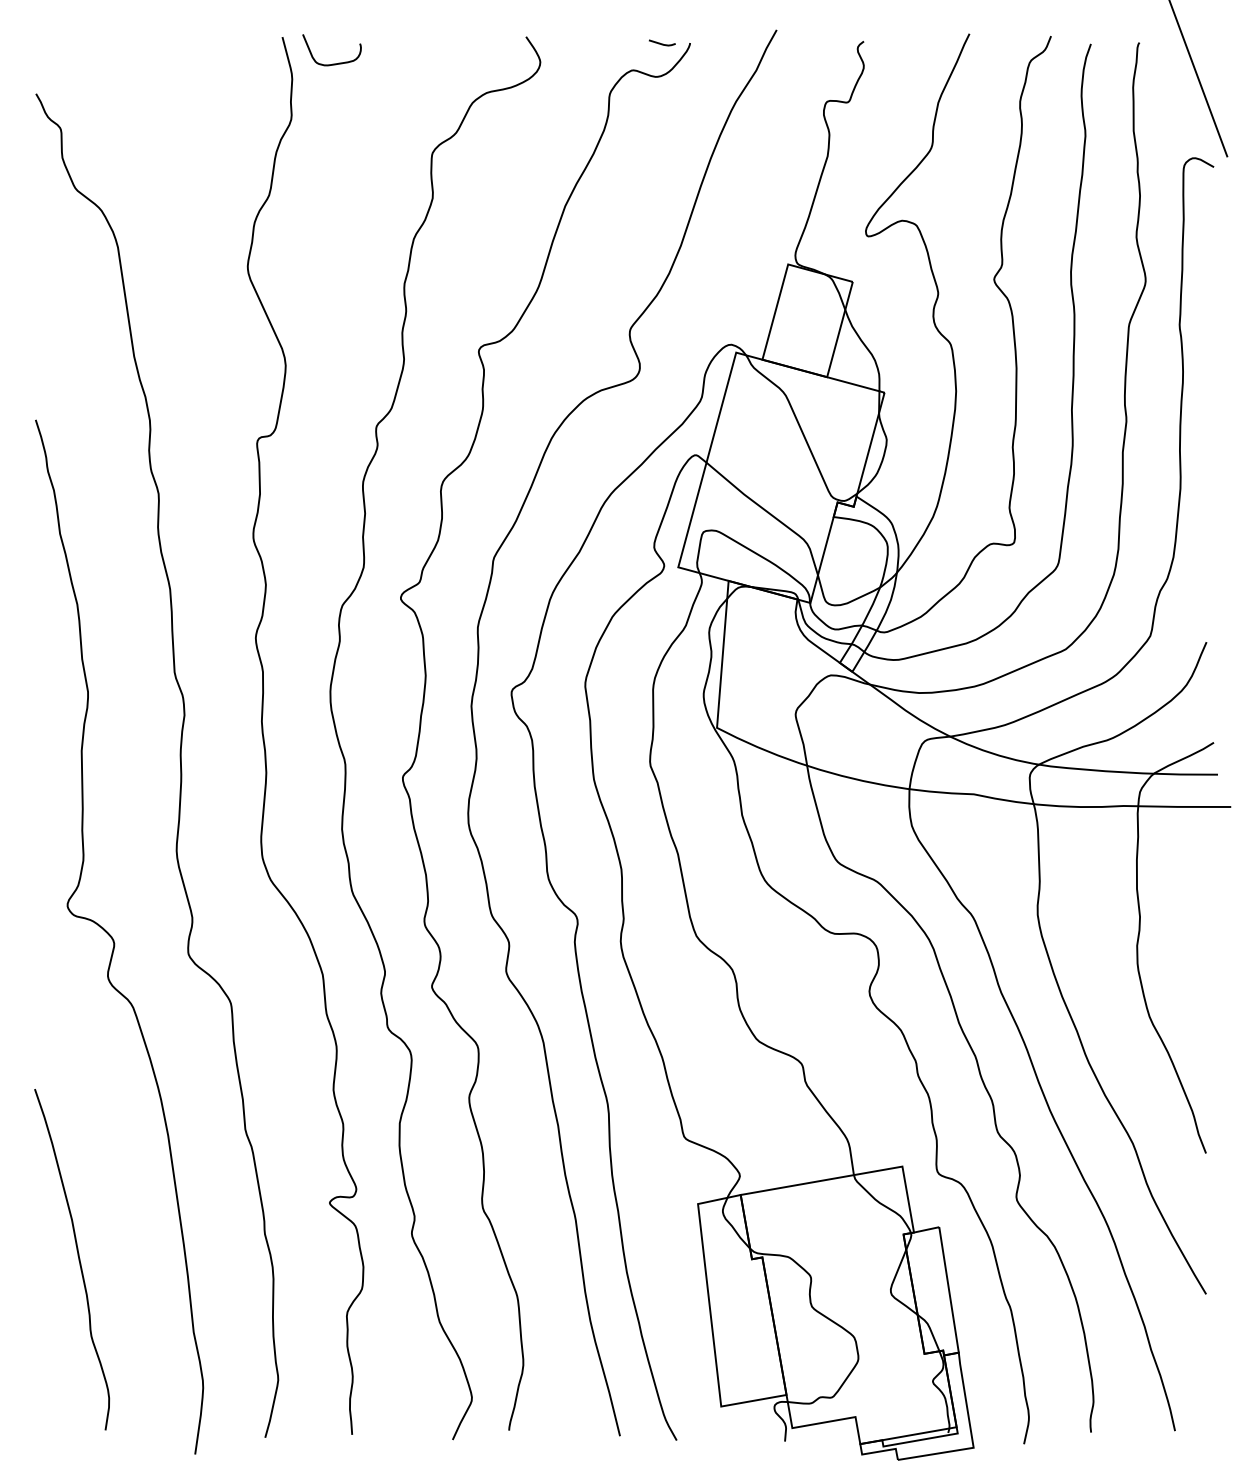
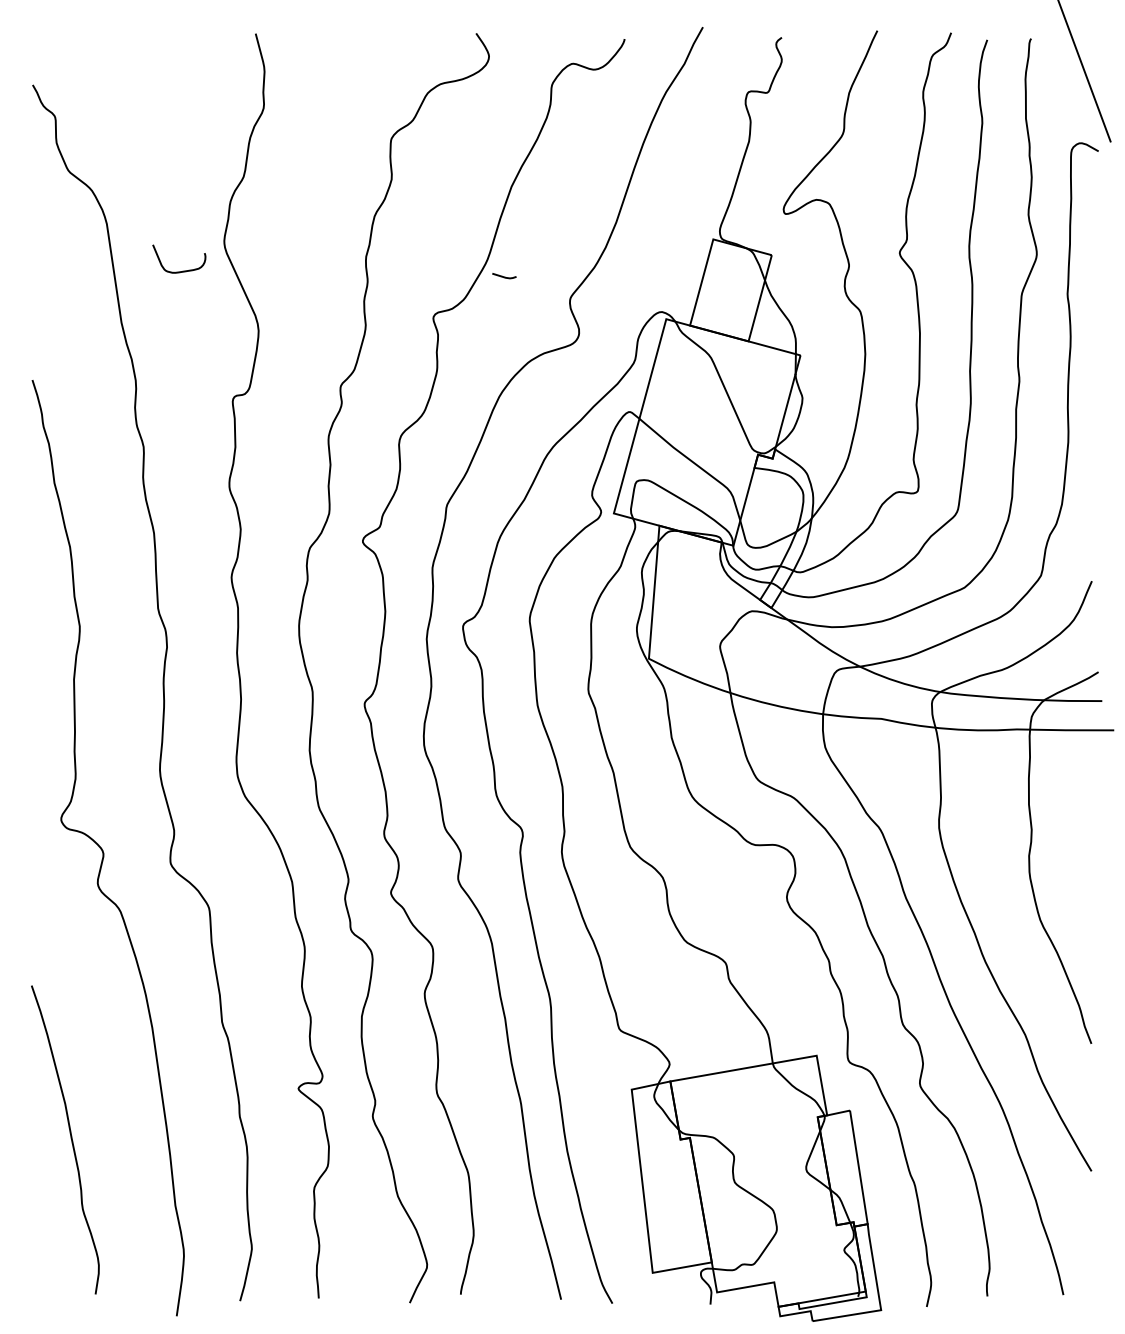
line: (662, 43) -> (504, 276), moved
curve: (332, 63) -> (179, 271), moved

